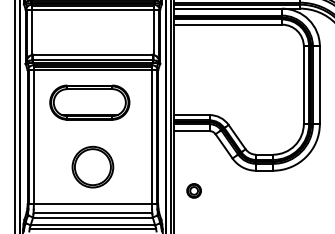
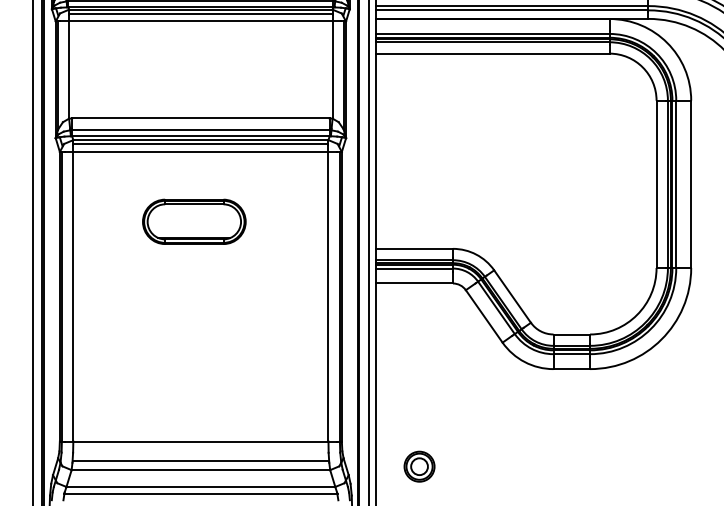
part: (89, 102) -> (193, 221), size x0.6
part: (92, 166) -> (199, 359), removed
part: (193, 190) -> (418, 465), moved

